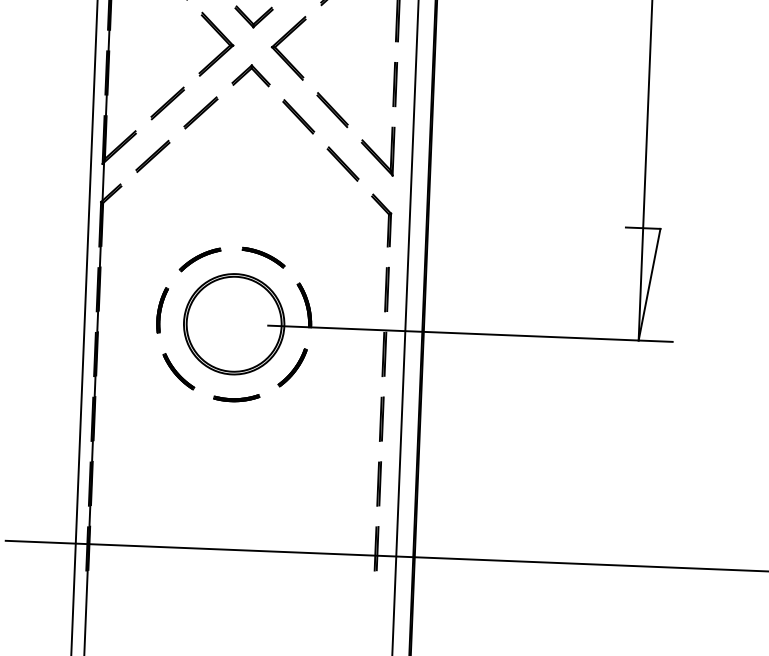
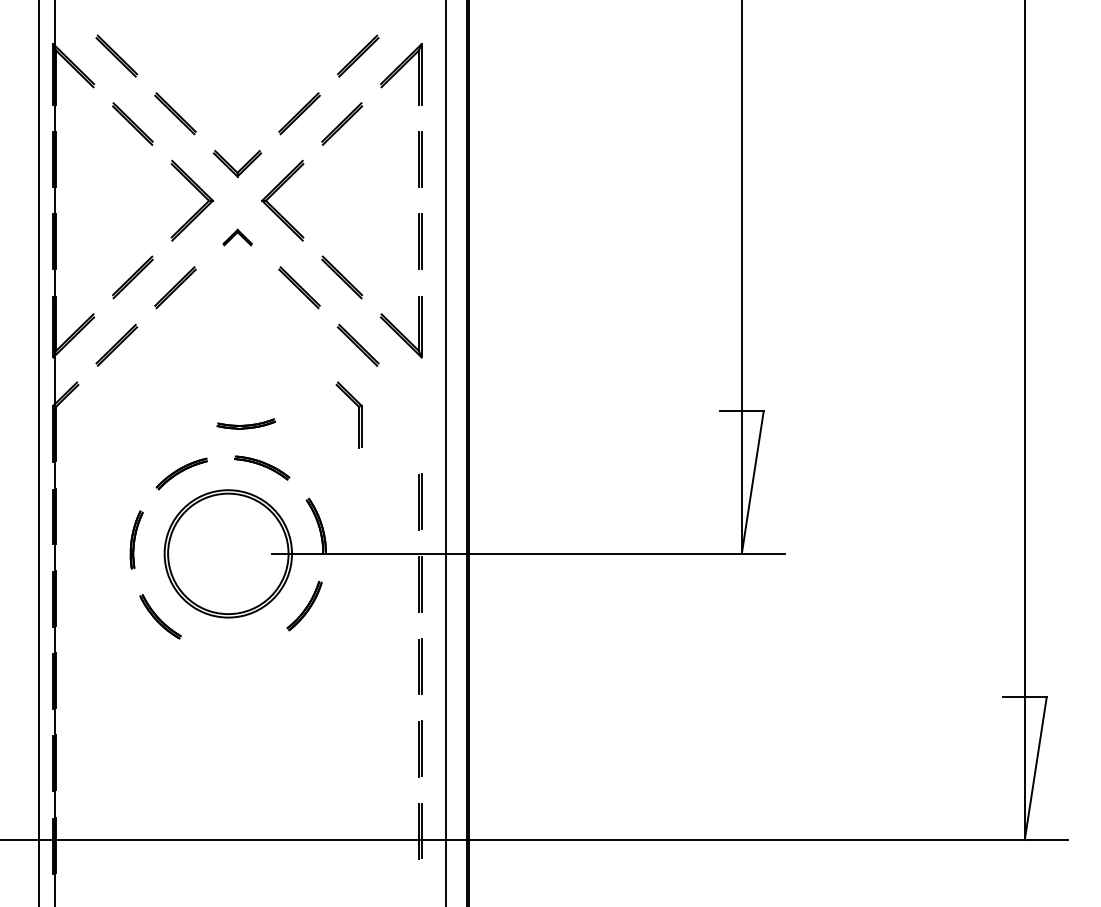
part: (251, 75) -> (237, 237), size x0.6
part: (388, 220) -> (358, 414), moved
part: (236, 397) -> (245, 423), moved

